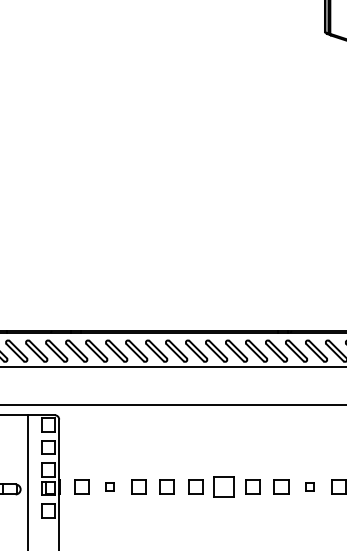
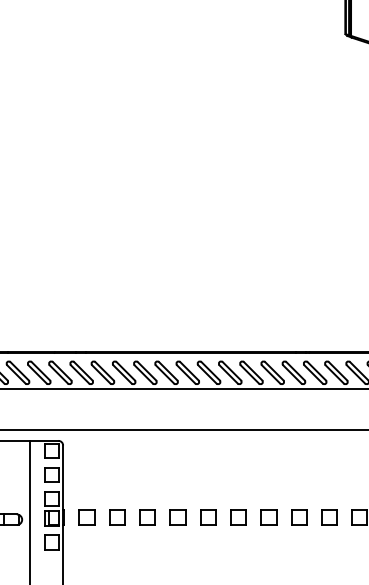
part: (109, 486) -> (116, 516), size x1.67
part: (224, 486) -> (238, 516), size x0.71
part: (309, 486) -> (328, 516), size x1.67

